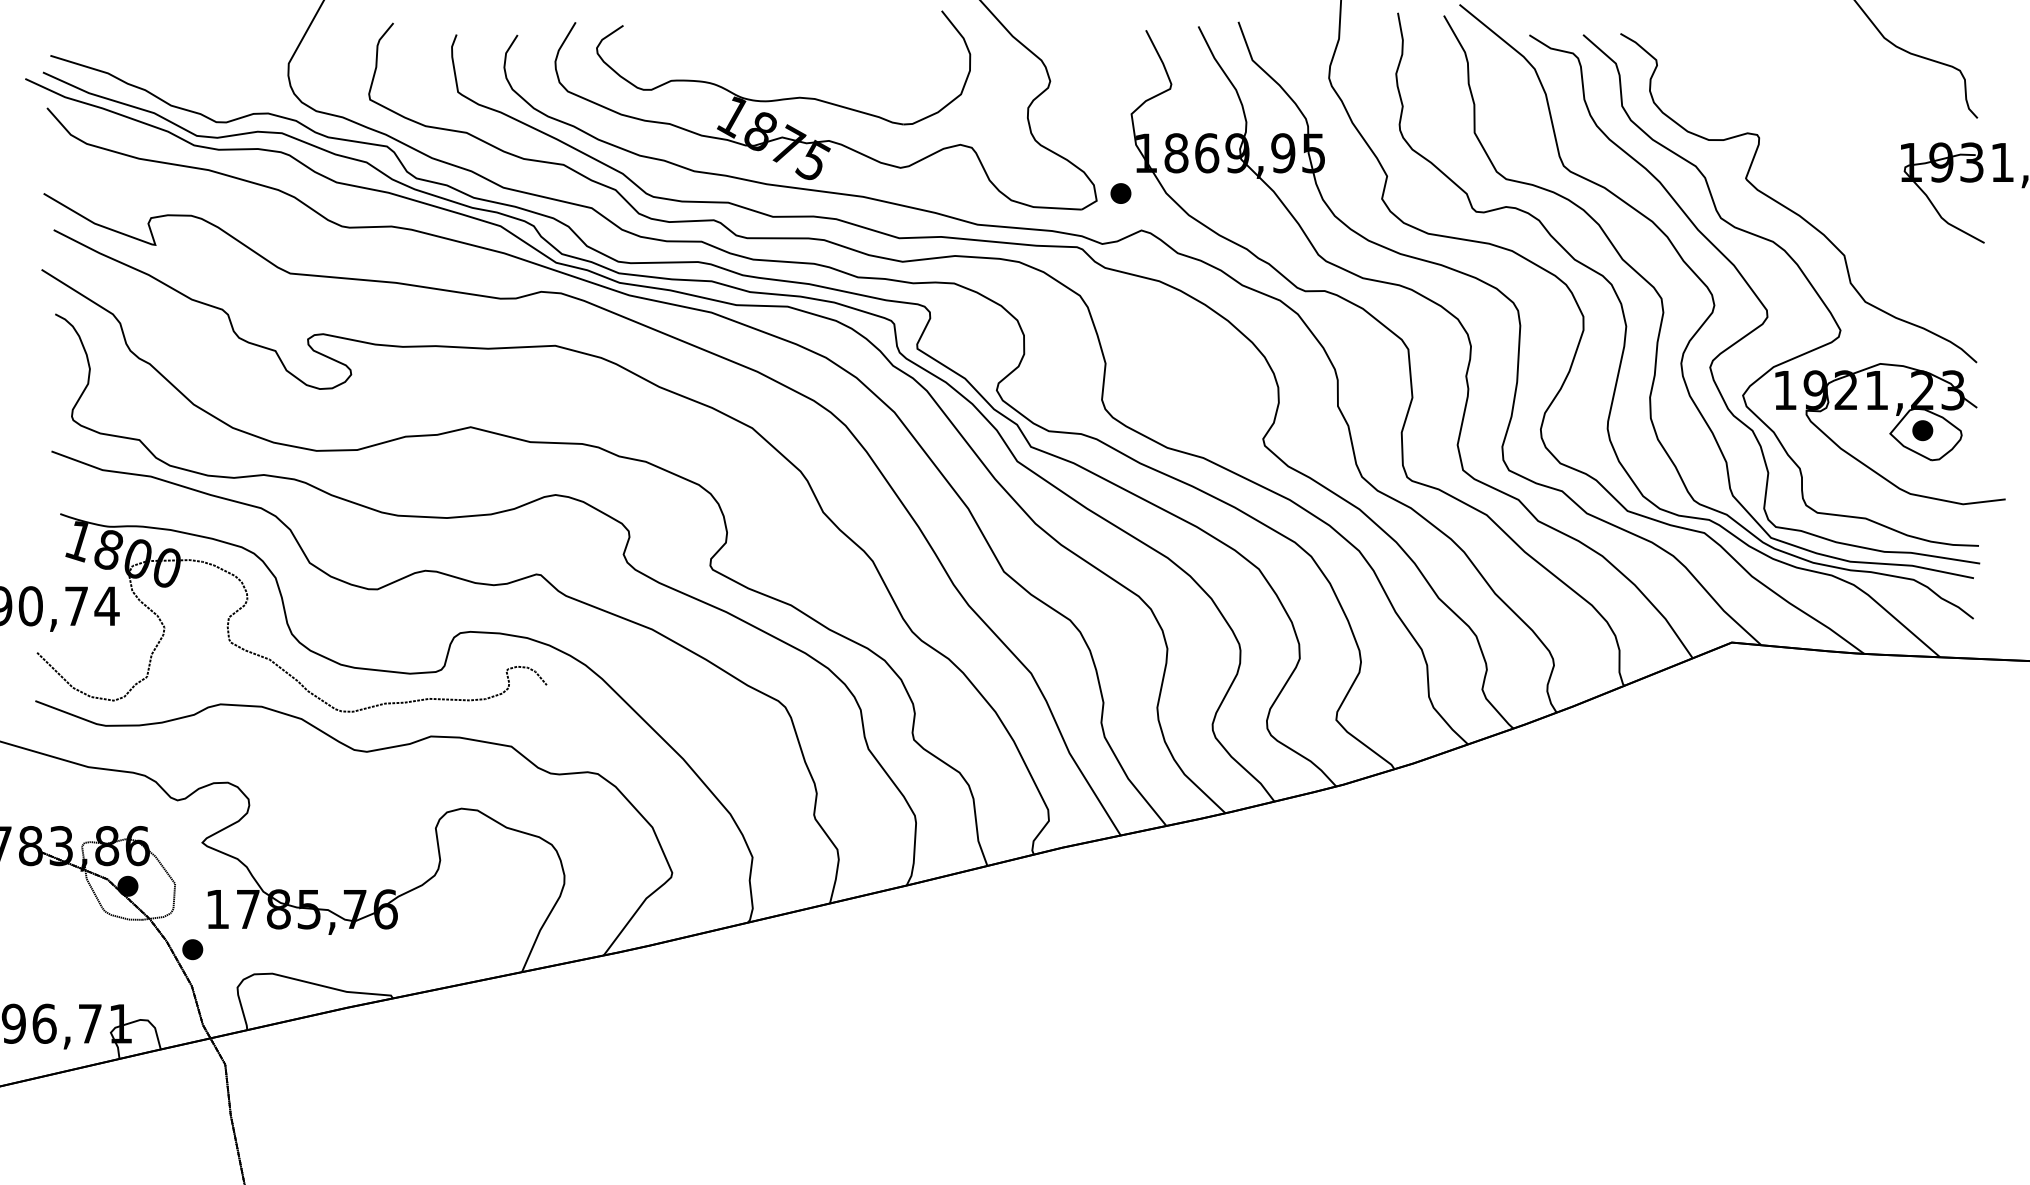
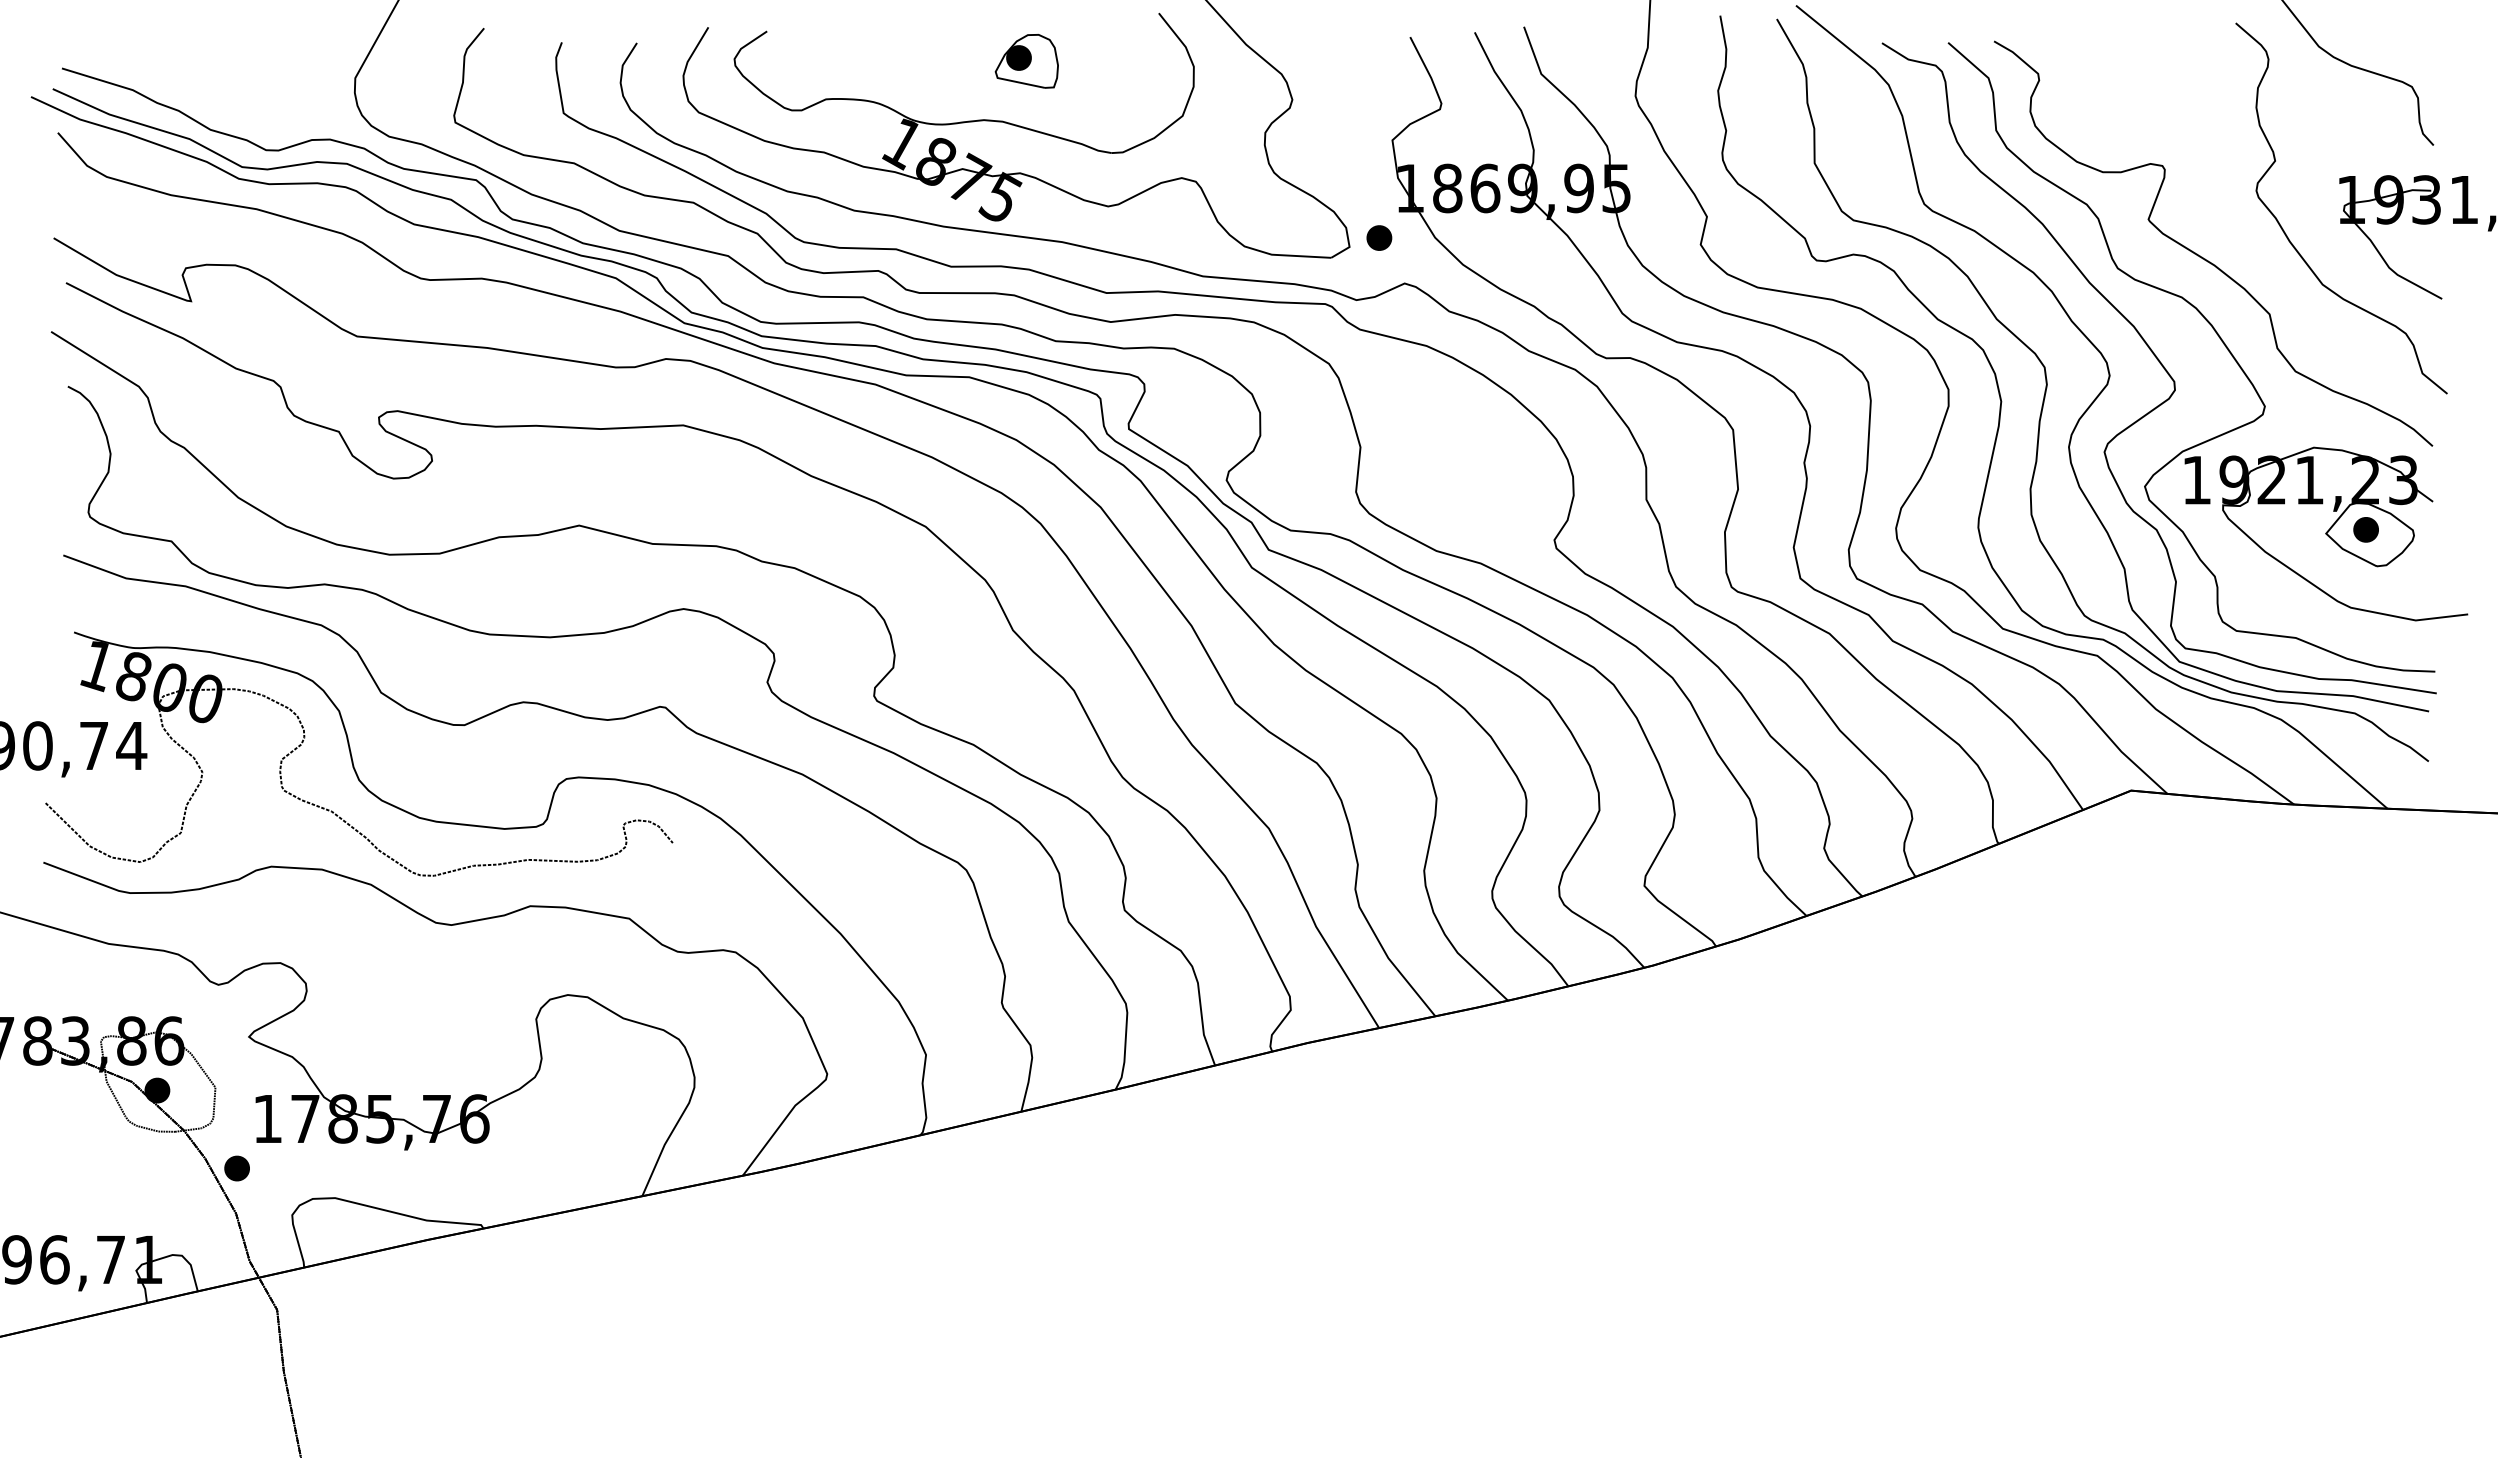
part: (834, 50) -> (1026, 61), added
part: (1863, 198) -> (2293, 244), added

